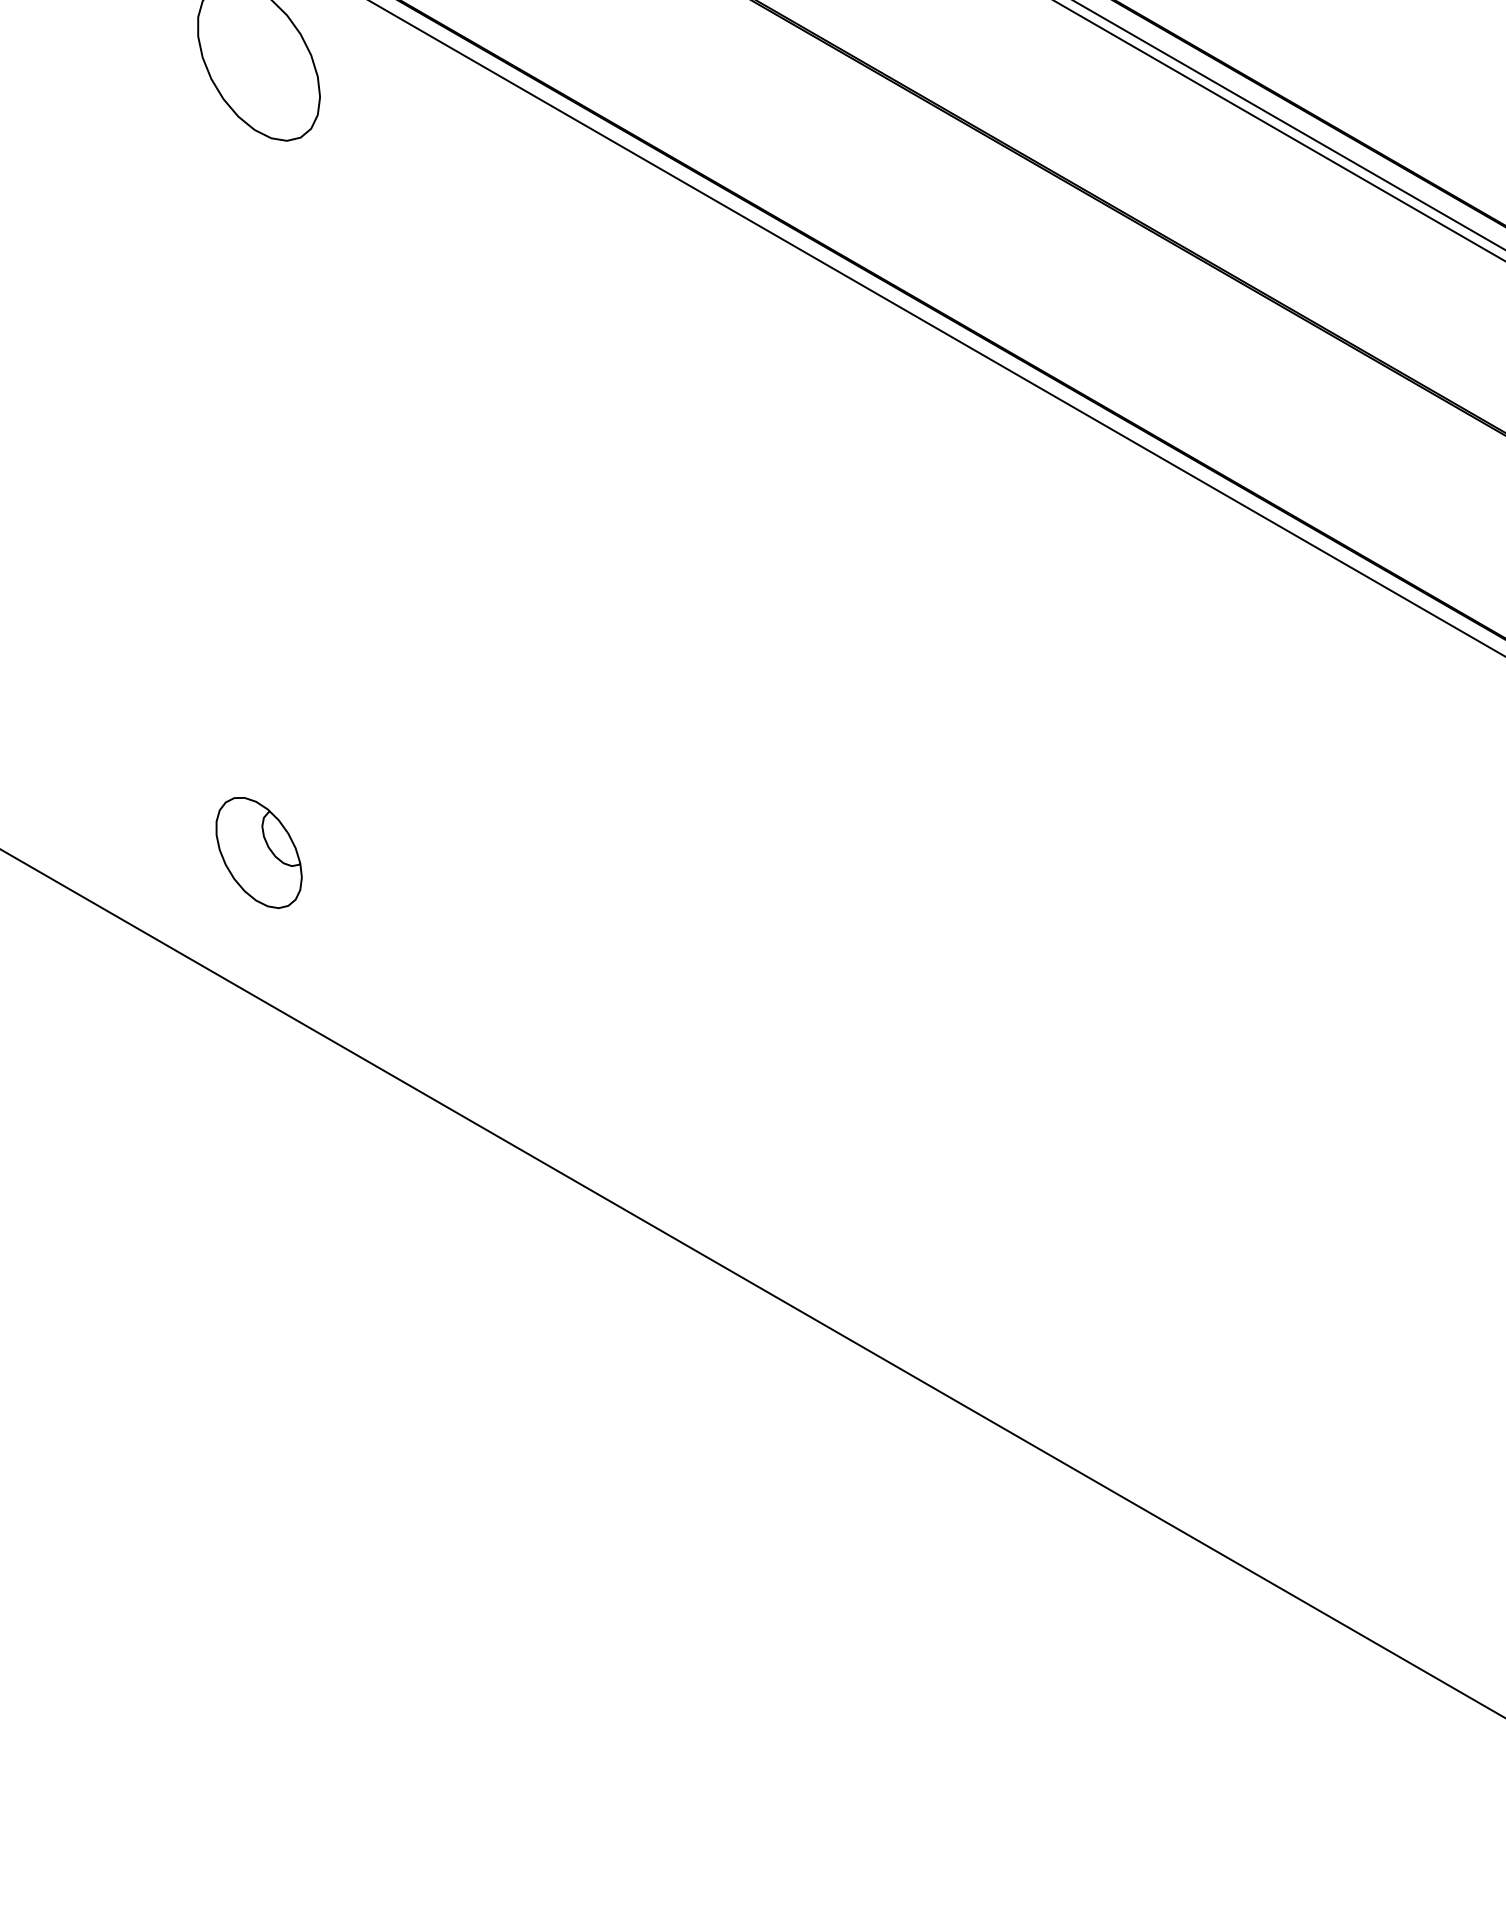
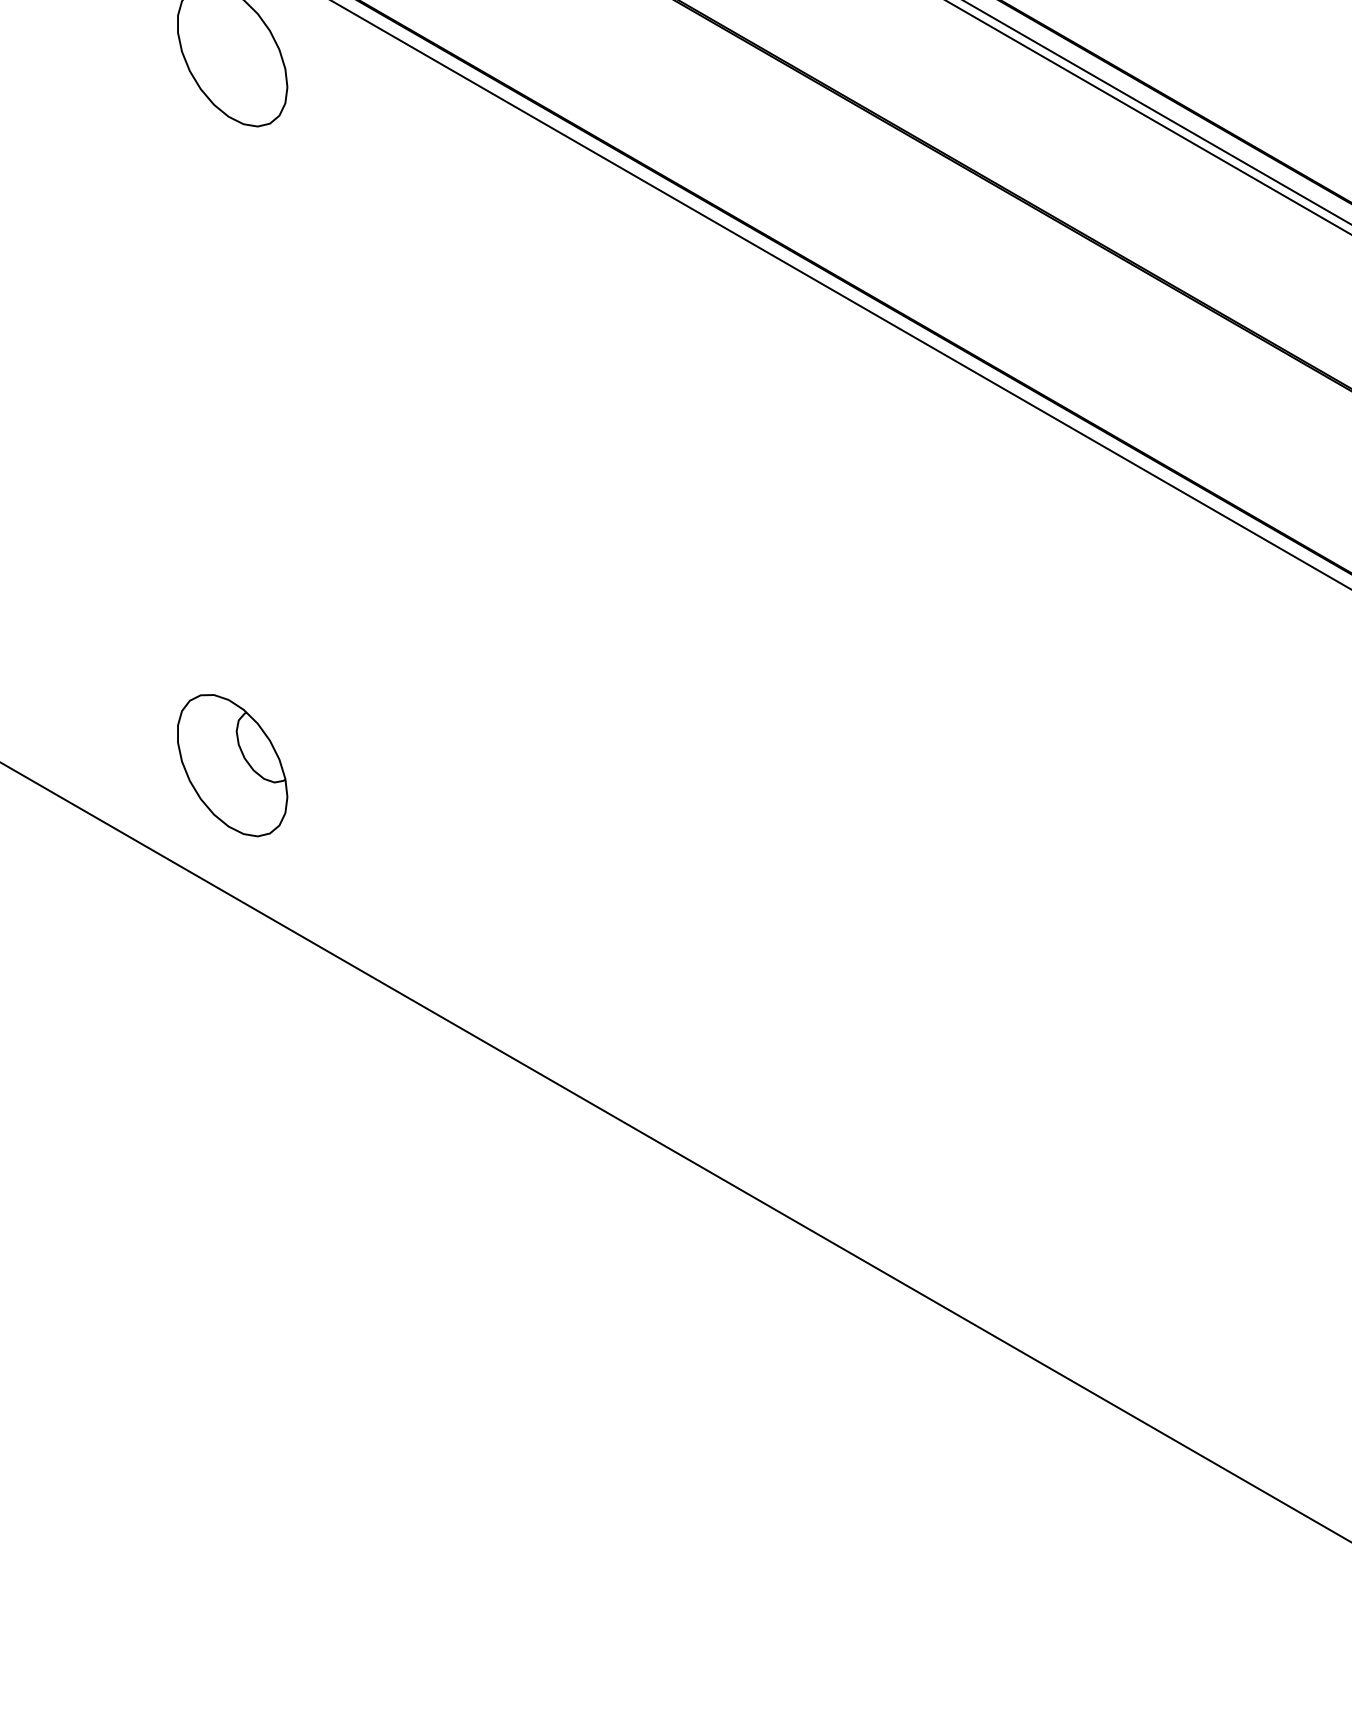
part: (258, 852) -> (232, 765), size x1.43

